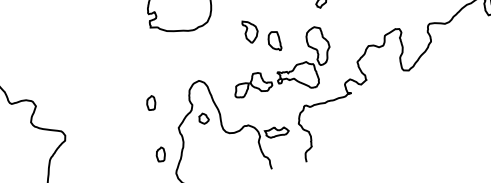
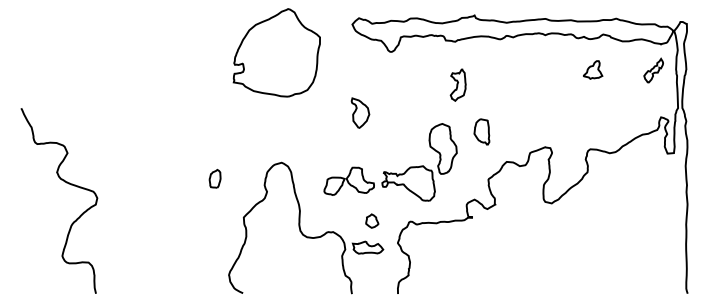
part: (274, 41) -> (481, 131), moved
part: (203, 118) -> (372, 220), moved
part: (160, 154) -> (213, 246), removed

